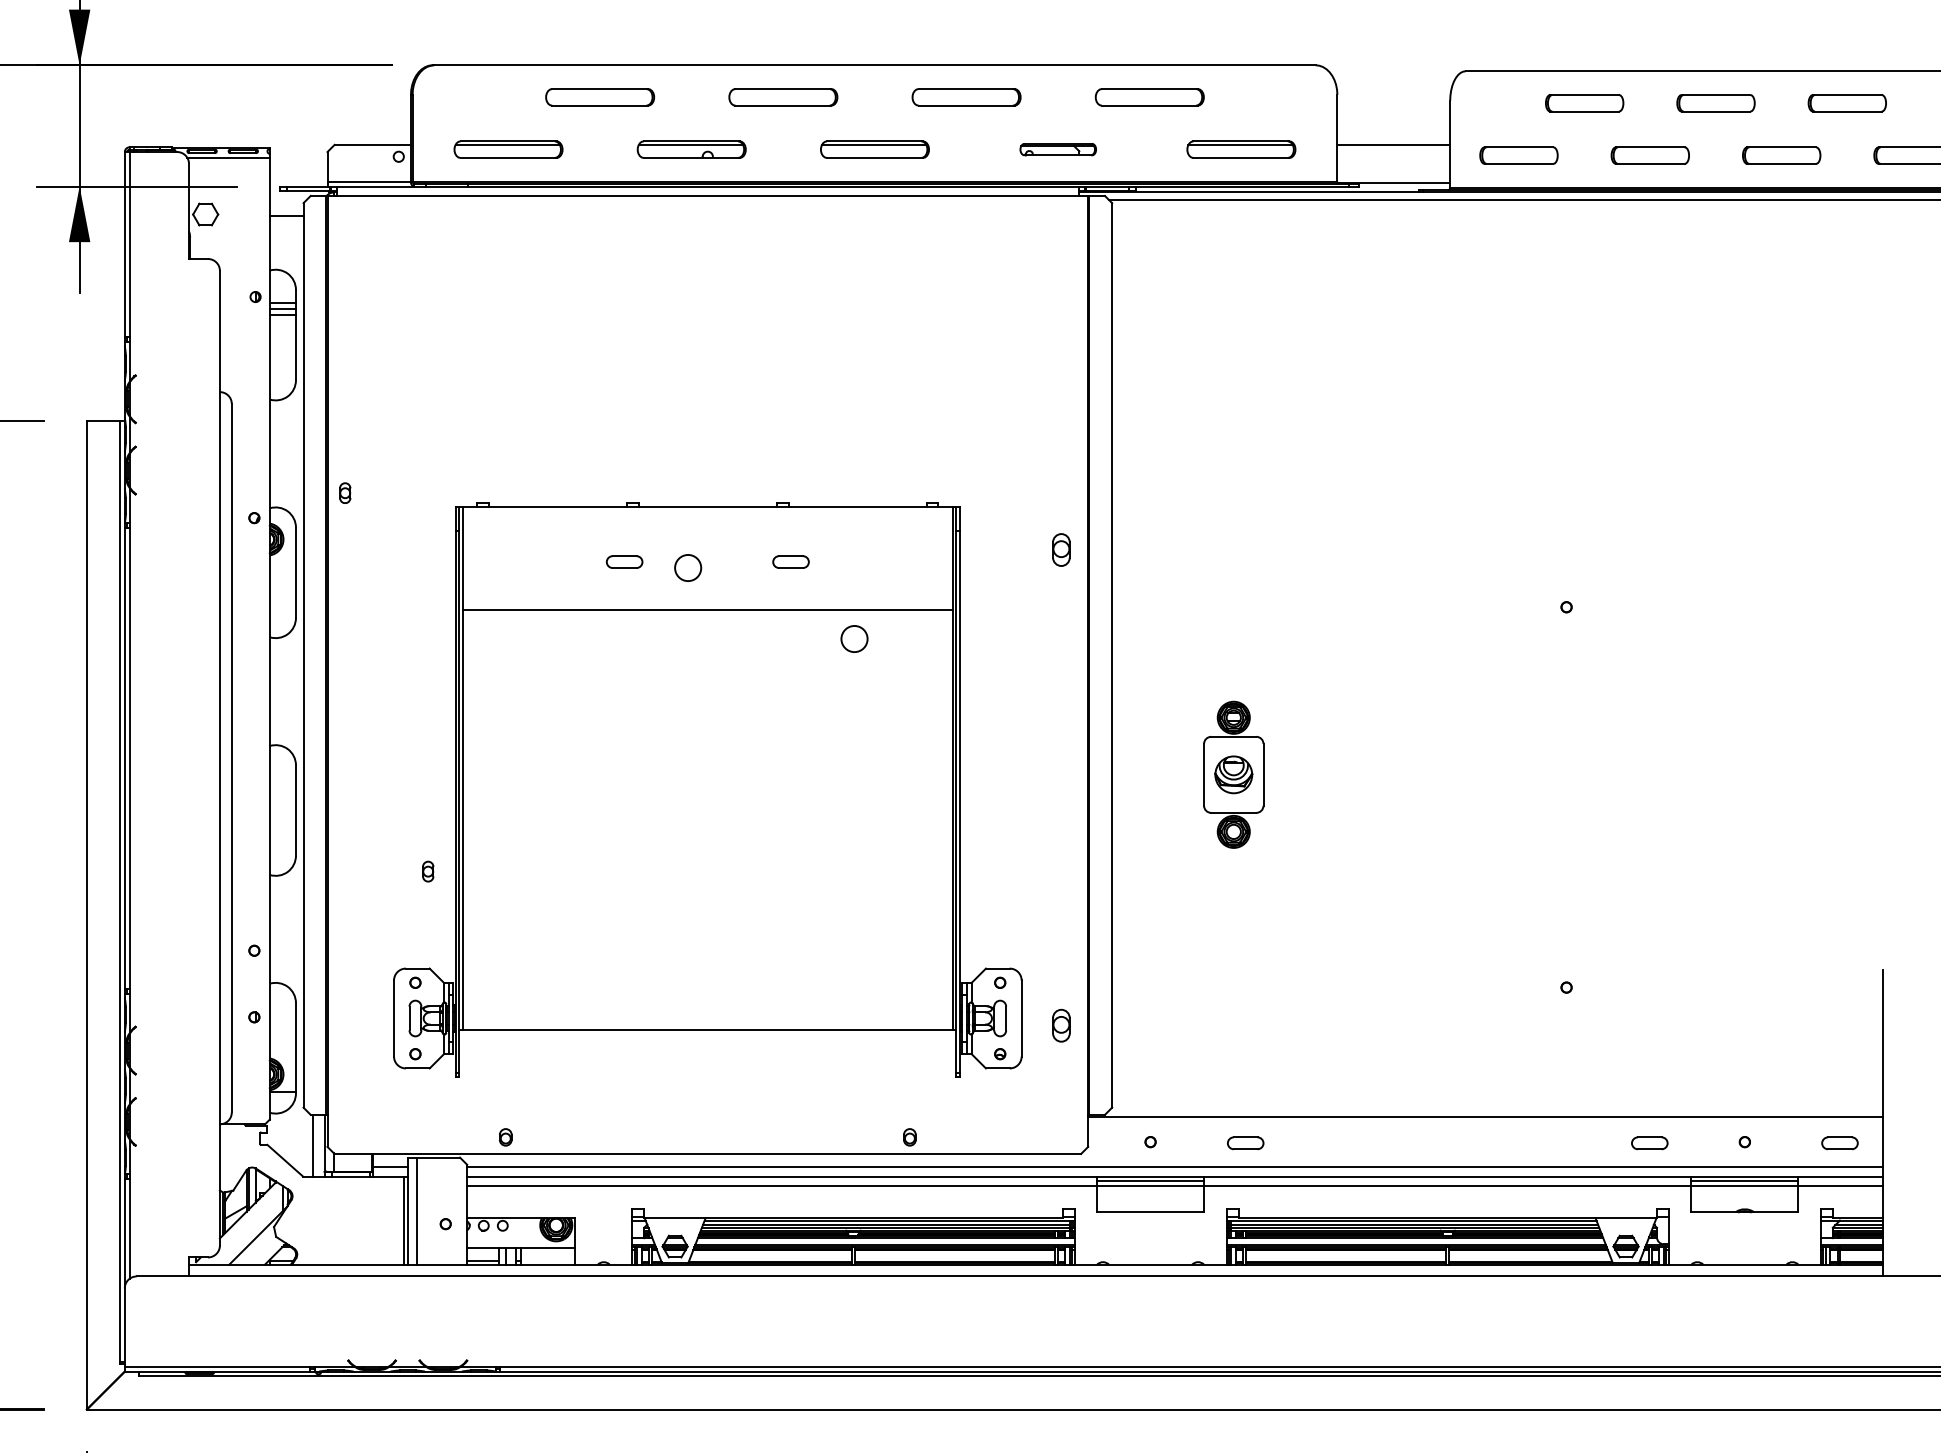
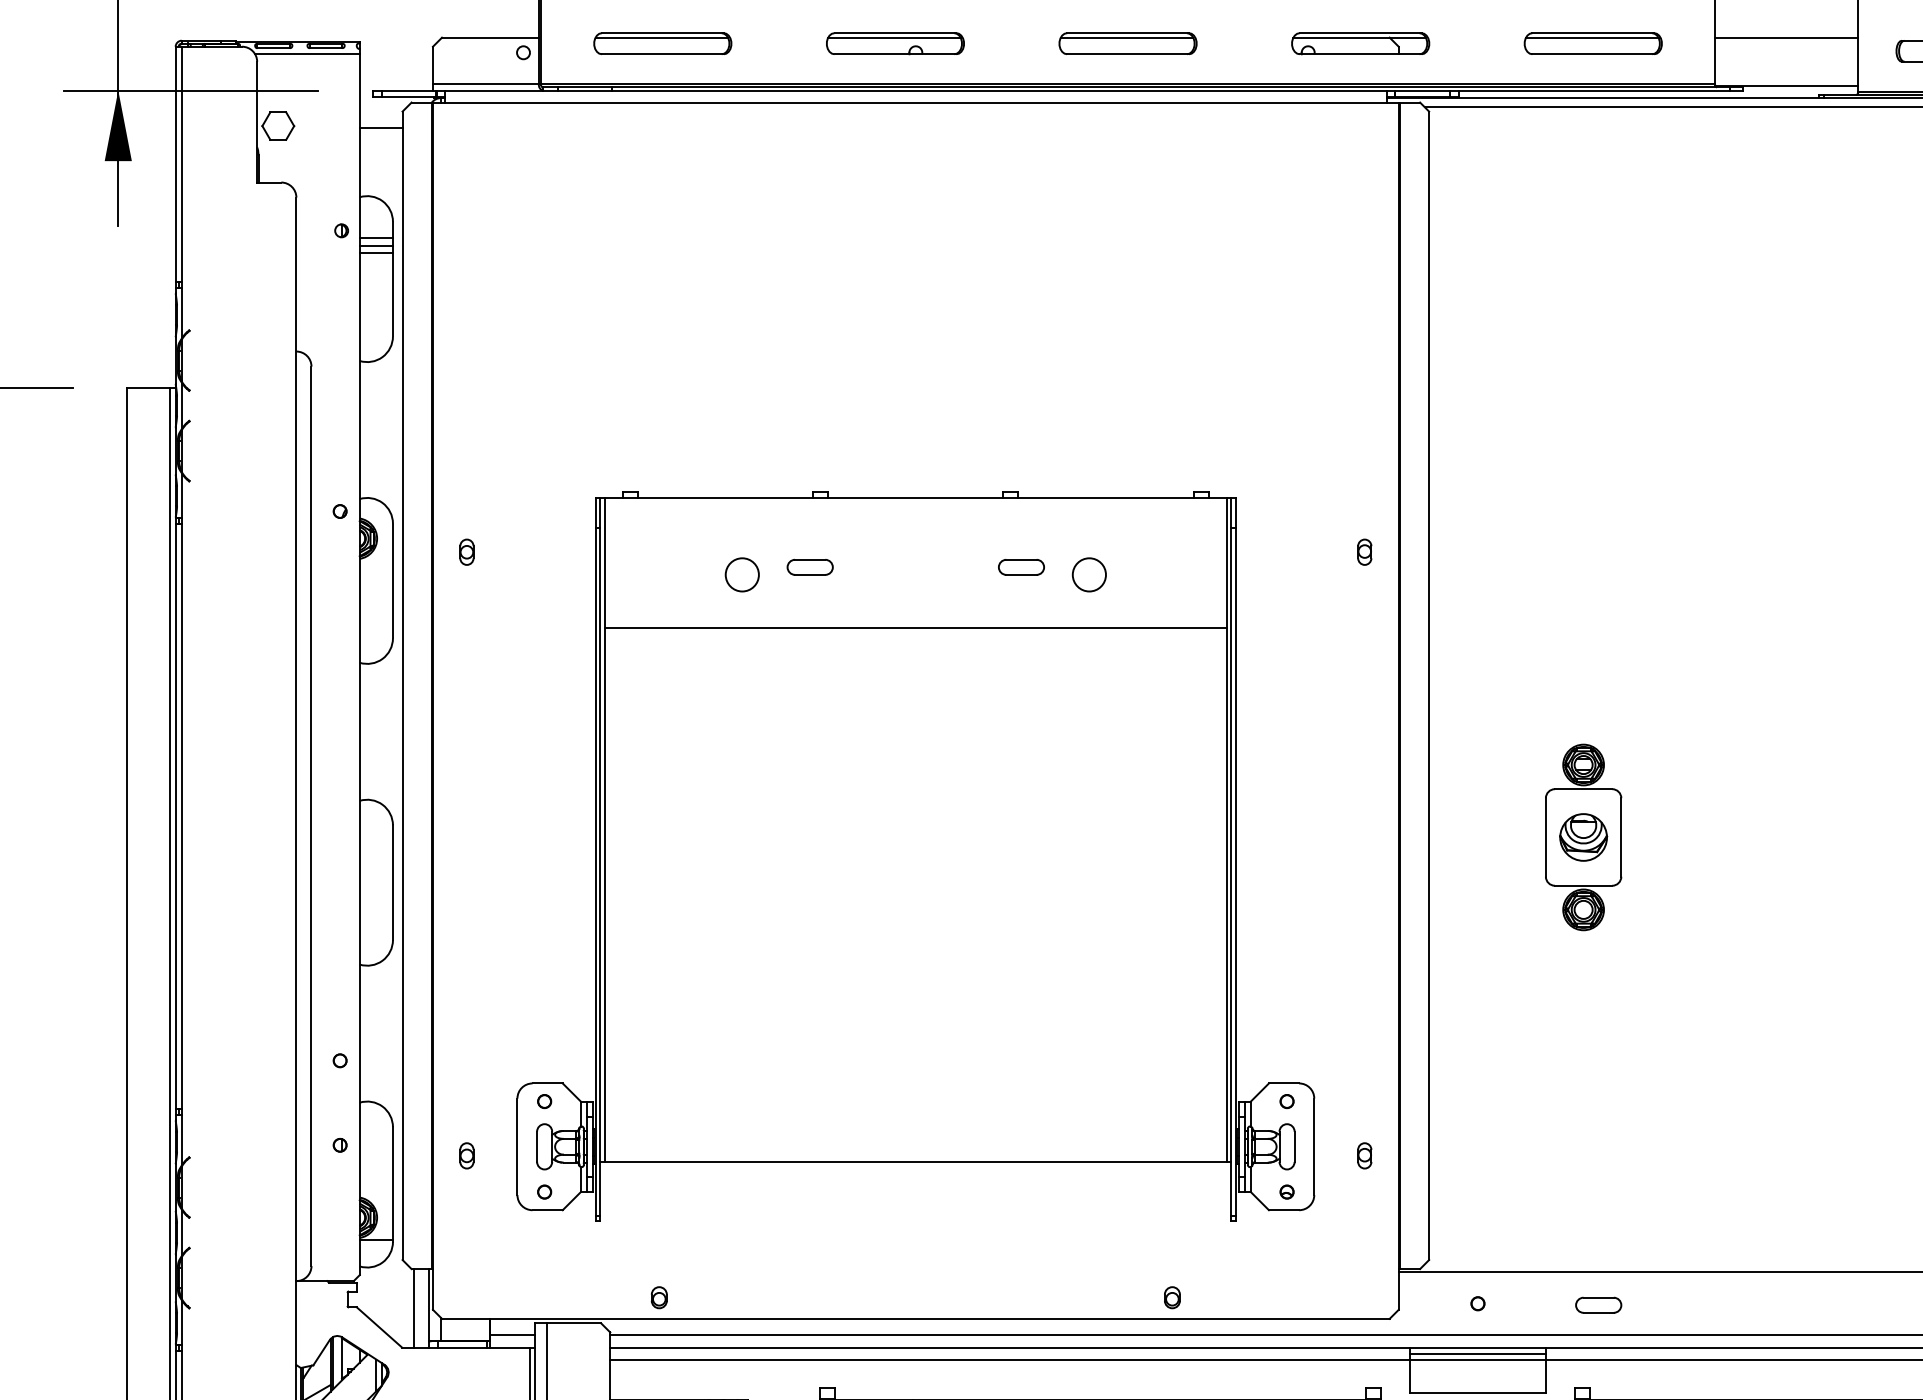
part: (1058, 149) -> (1361, 43), size x1.43
part: (345, 493) -> (467, 552), moved
part: (1061, 550) -> (1364, 552), size x0.62
circle: (688, 567) -> (742, 574), moved
circle: (854, 638) -> (1089, 574), moved
part: (428, 871) -> (467, 1155), moved
part: (1061, 1025) -> (1364, 1155), size x0.62

